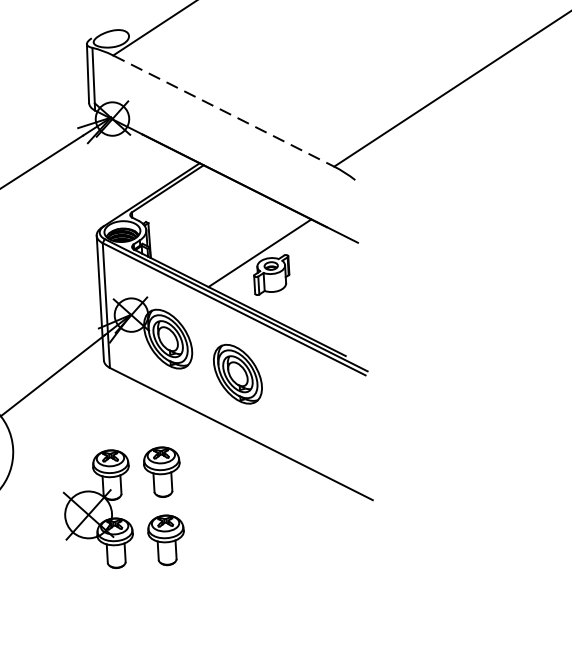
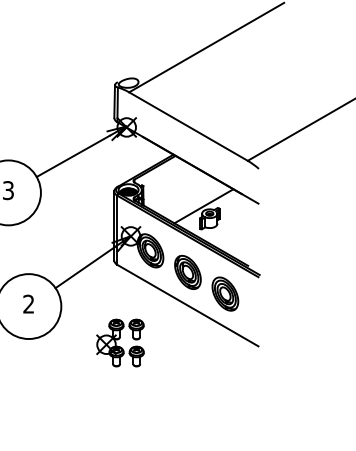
line: (223, 110) -> (188, 126), dashed -> solid
part: (307, 408) -> (225, 293), added
part: (123, 507) -> (120, 342), size x0.71

